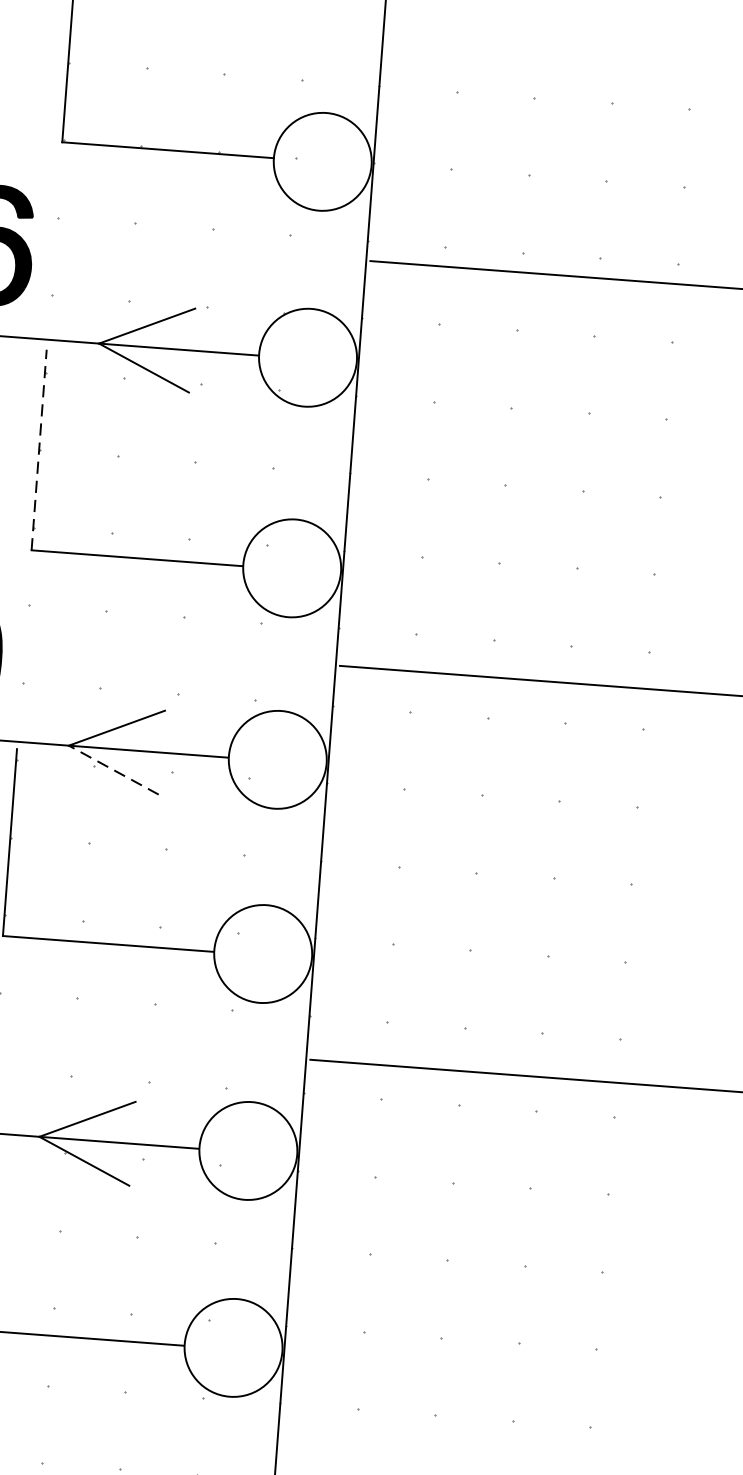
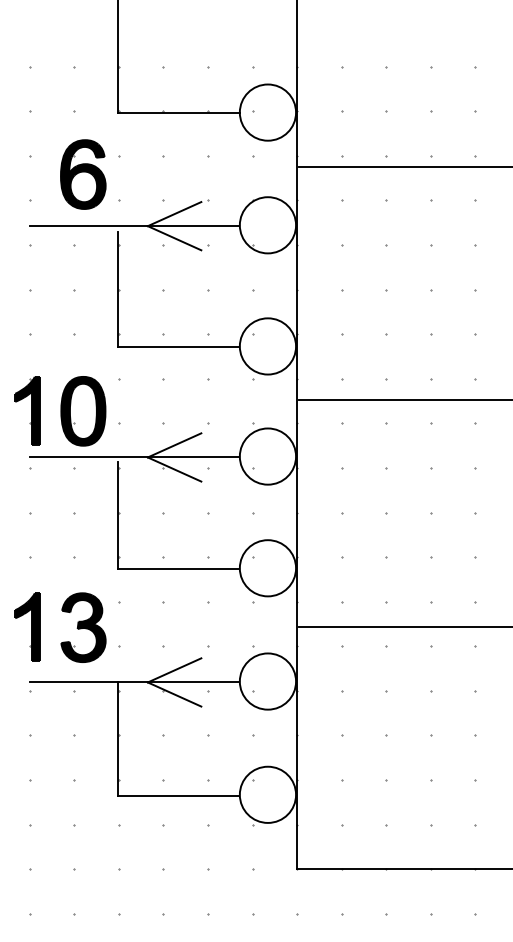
line: (39, 449) -> (118, 289), dashed -> solid
line: (113, 770) -> (174, 469), dashed -> solid

